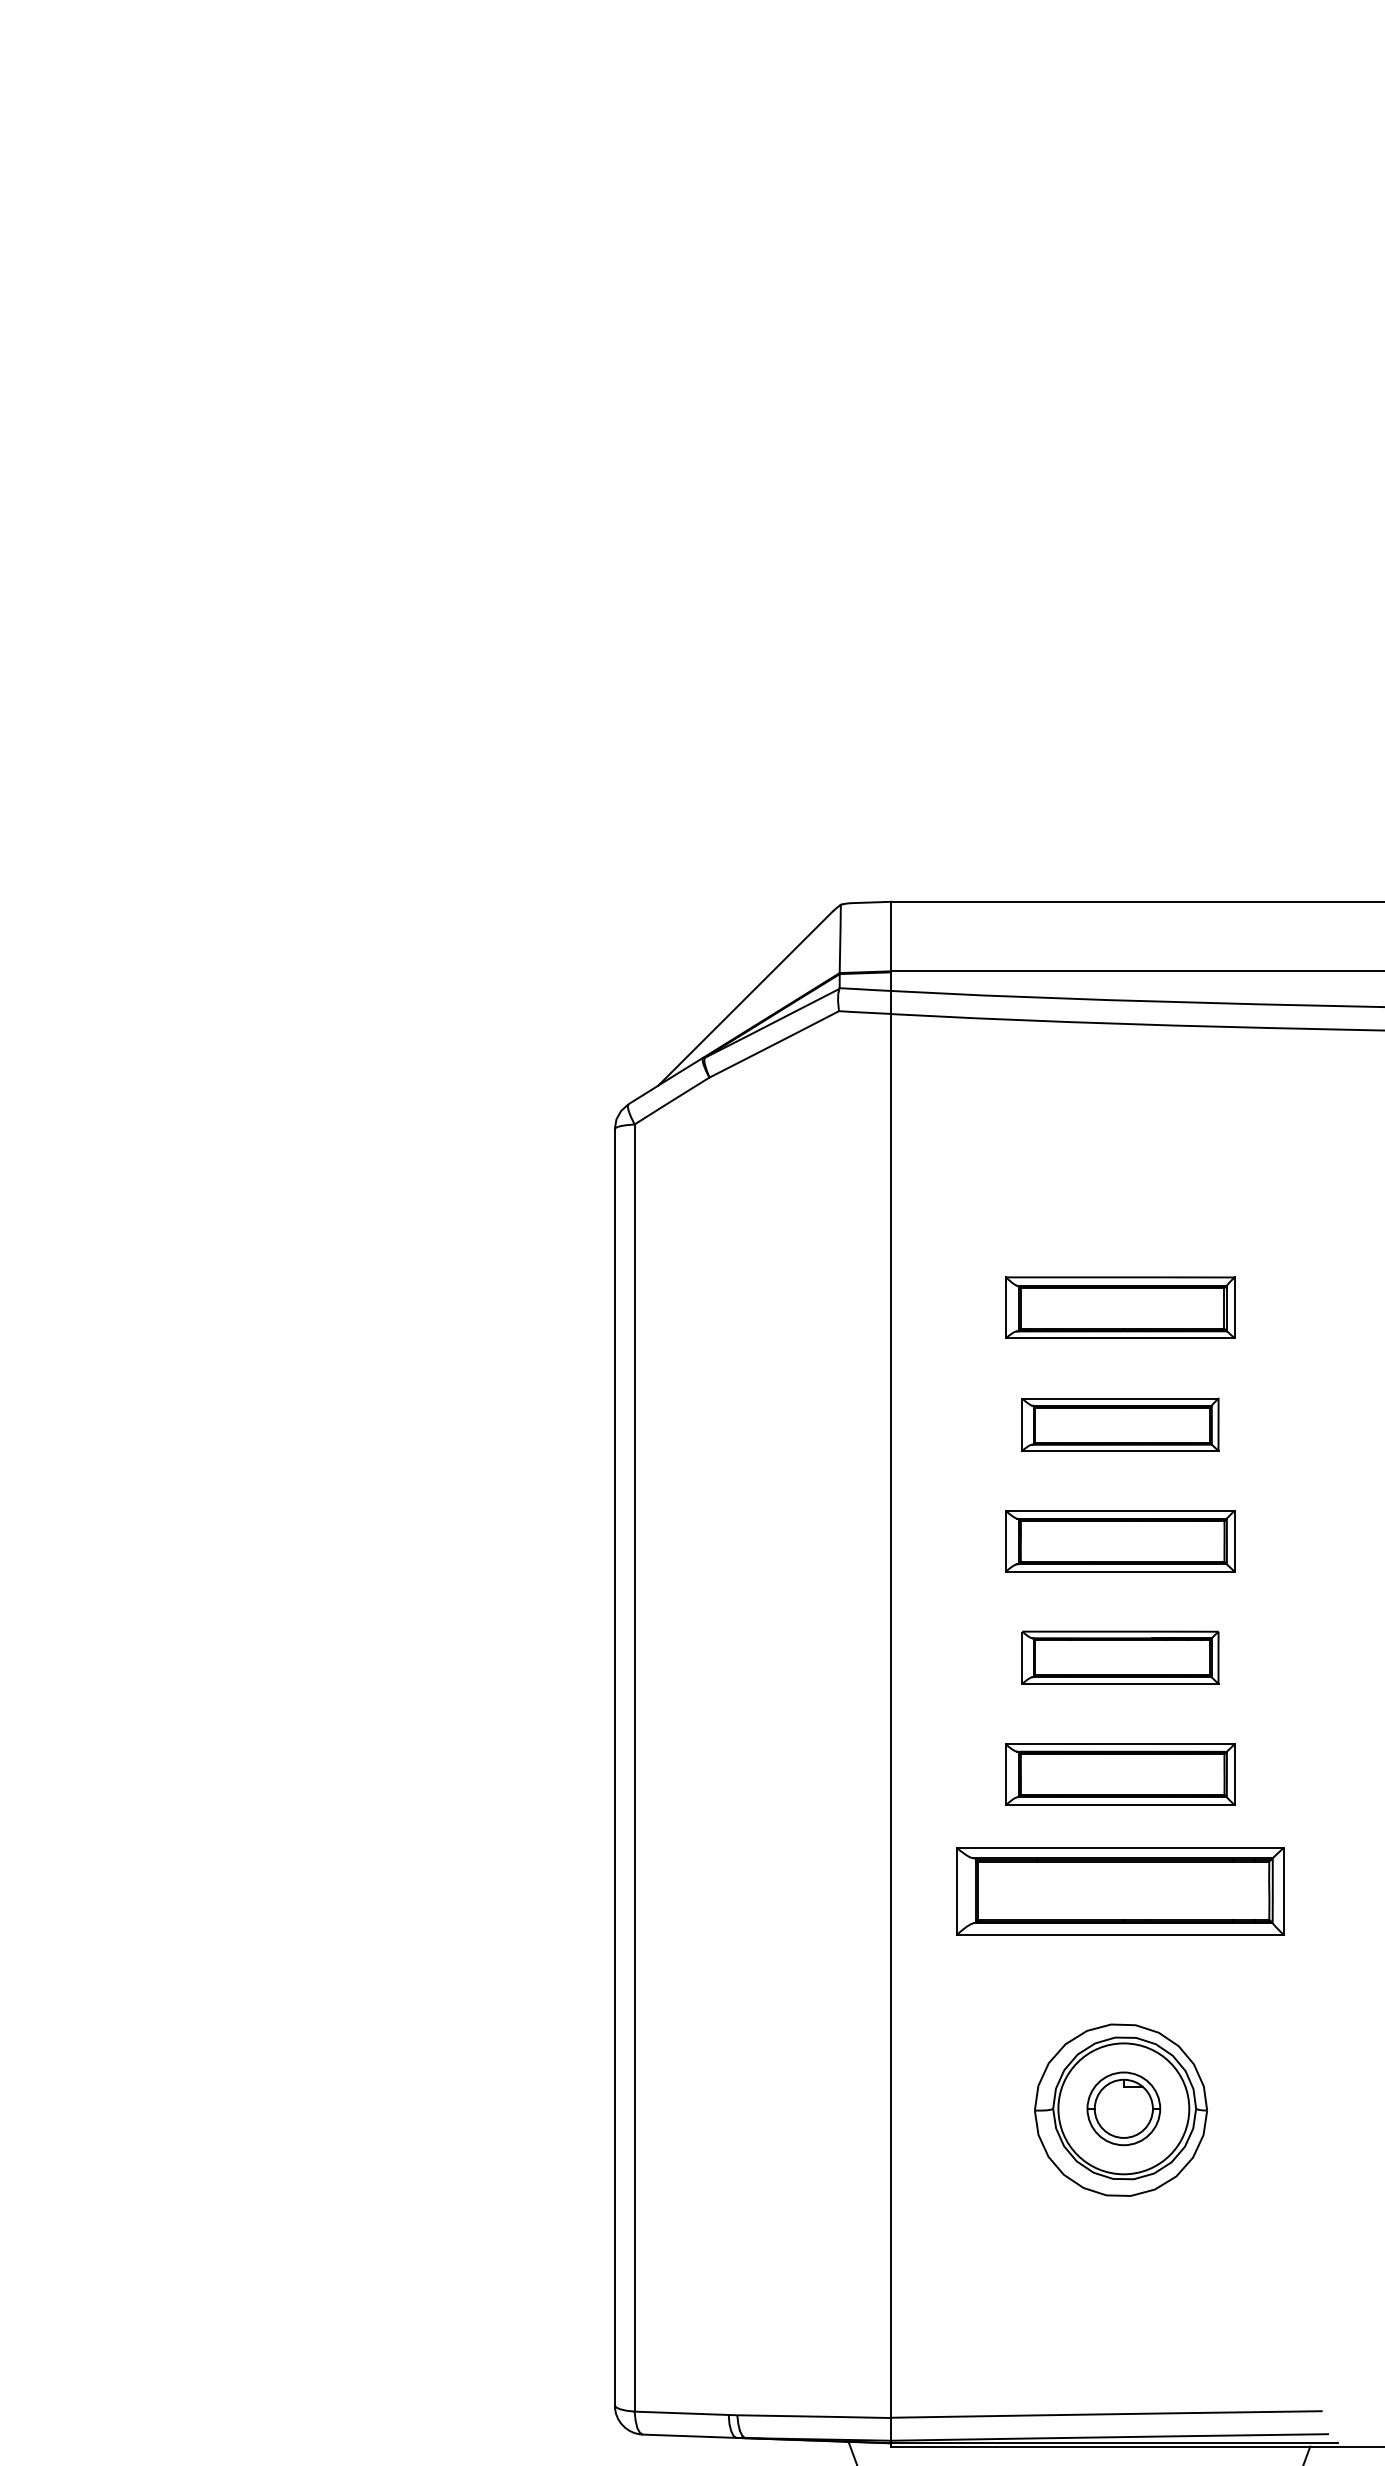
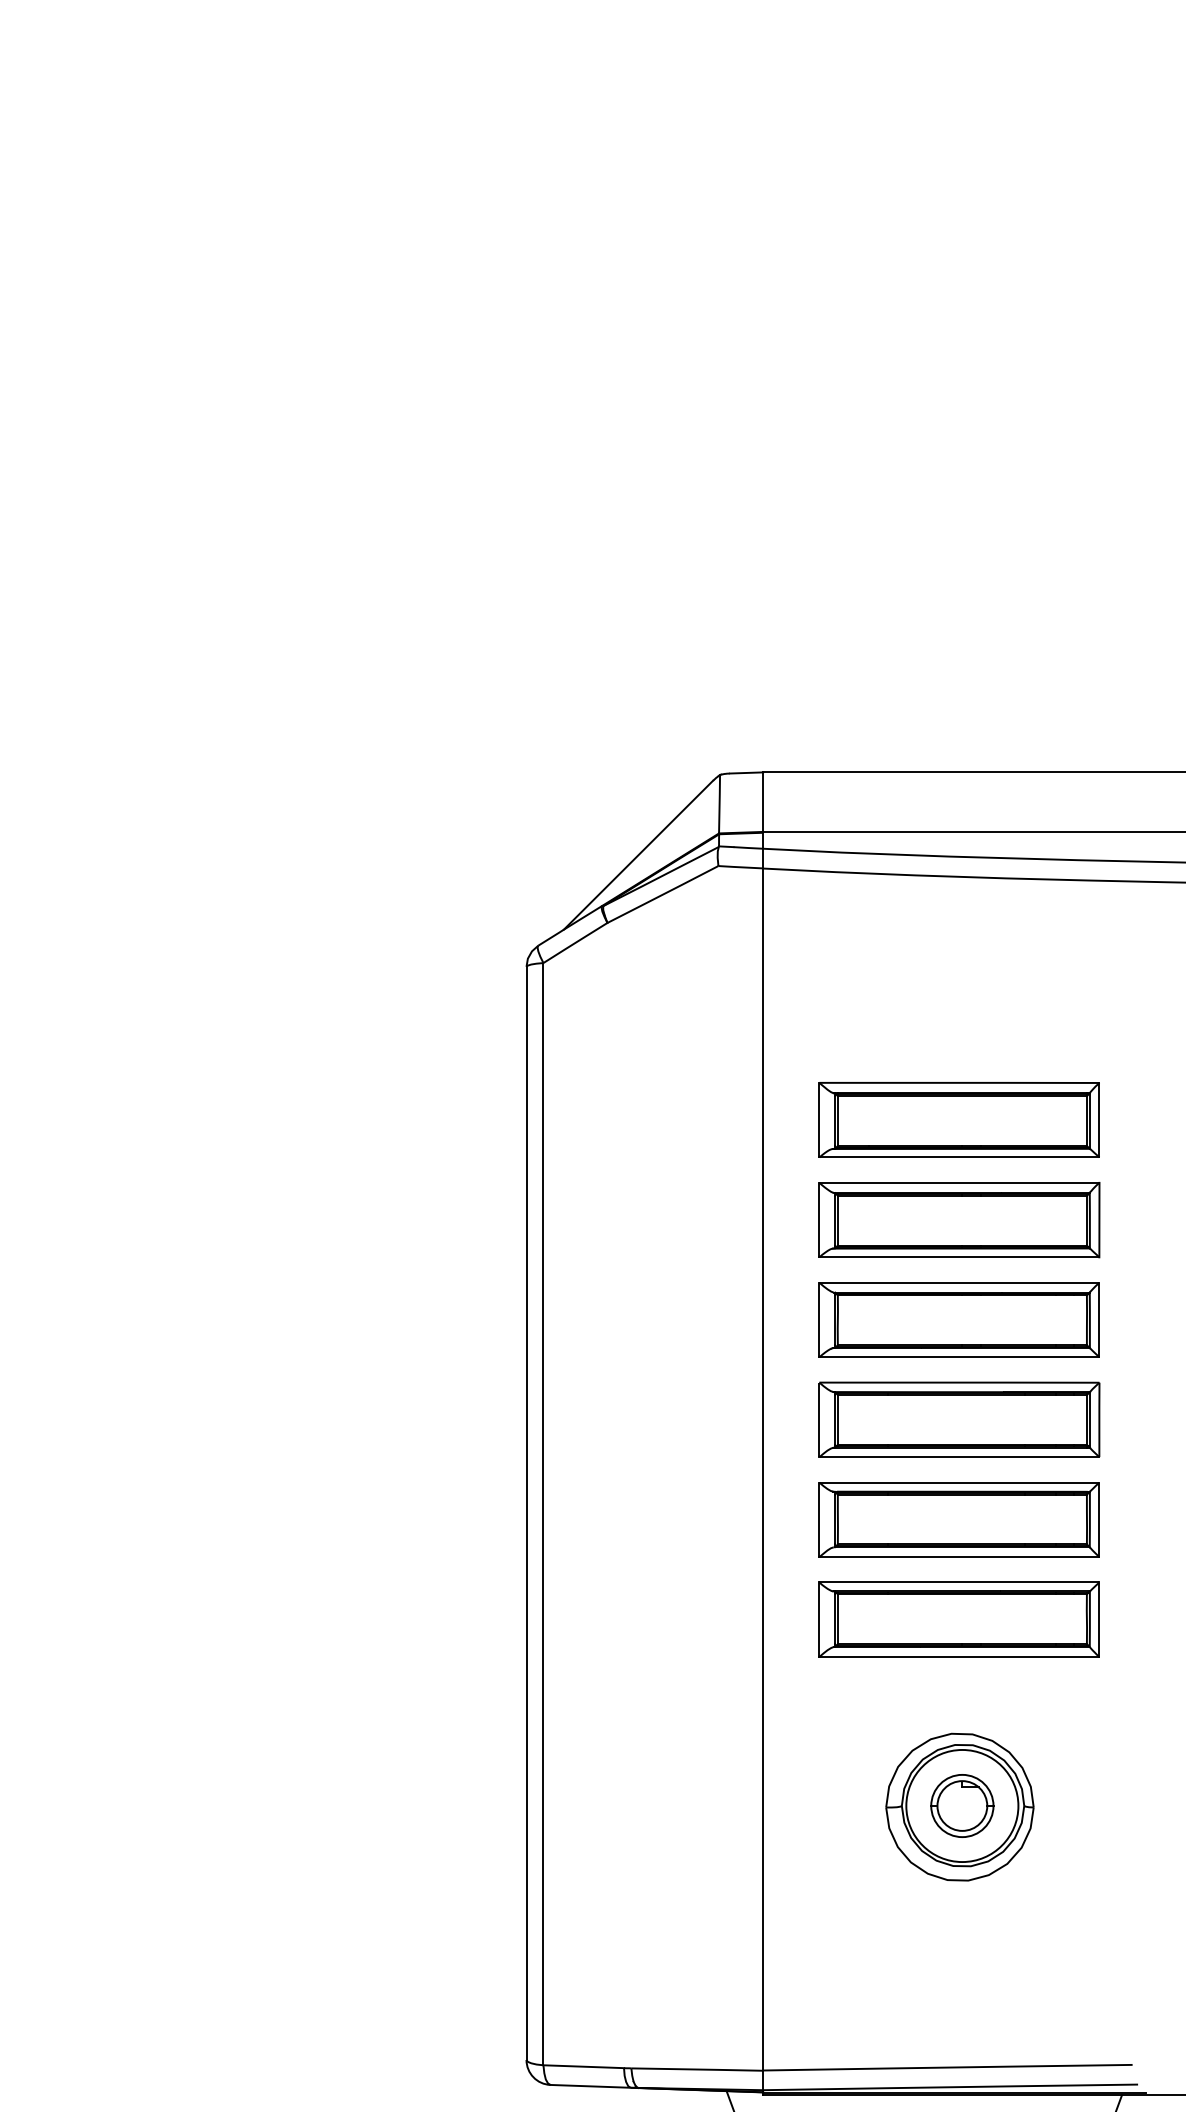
part: (1119, 1307) -> (958, 1119), size x1.43
part: (1120, 1425) -> (959, 1220), size x1.67
part: (1119, 1540) -> (958, 1319), size x1.43
part: (1120, 1657) -> (959, 1419), size x1.67
part: (1119, 1774) -> (958, 1519), size x1.43

